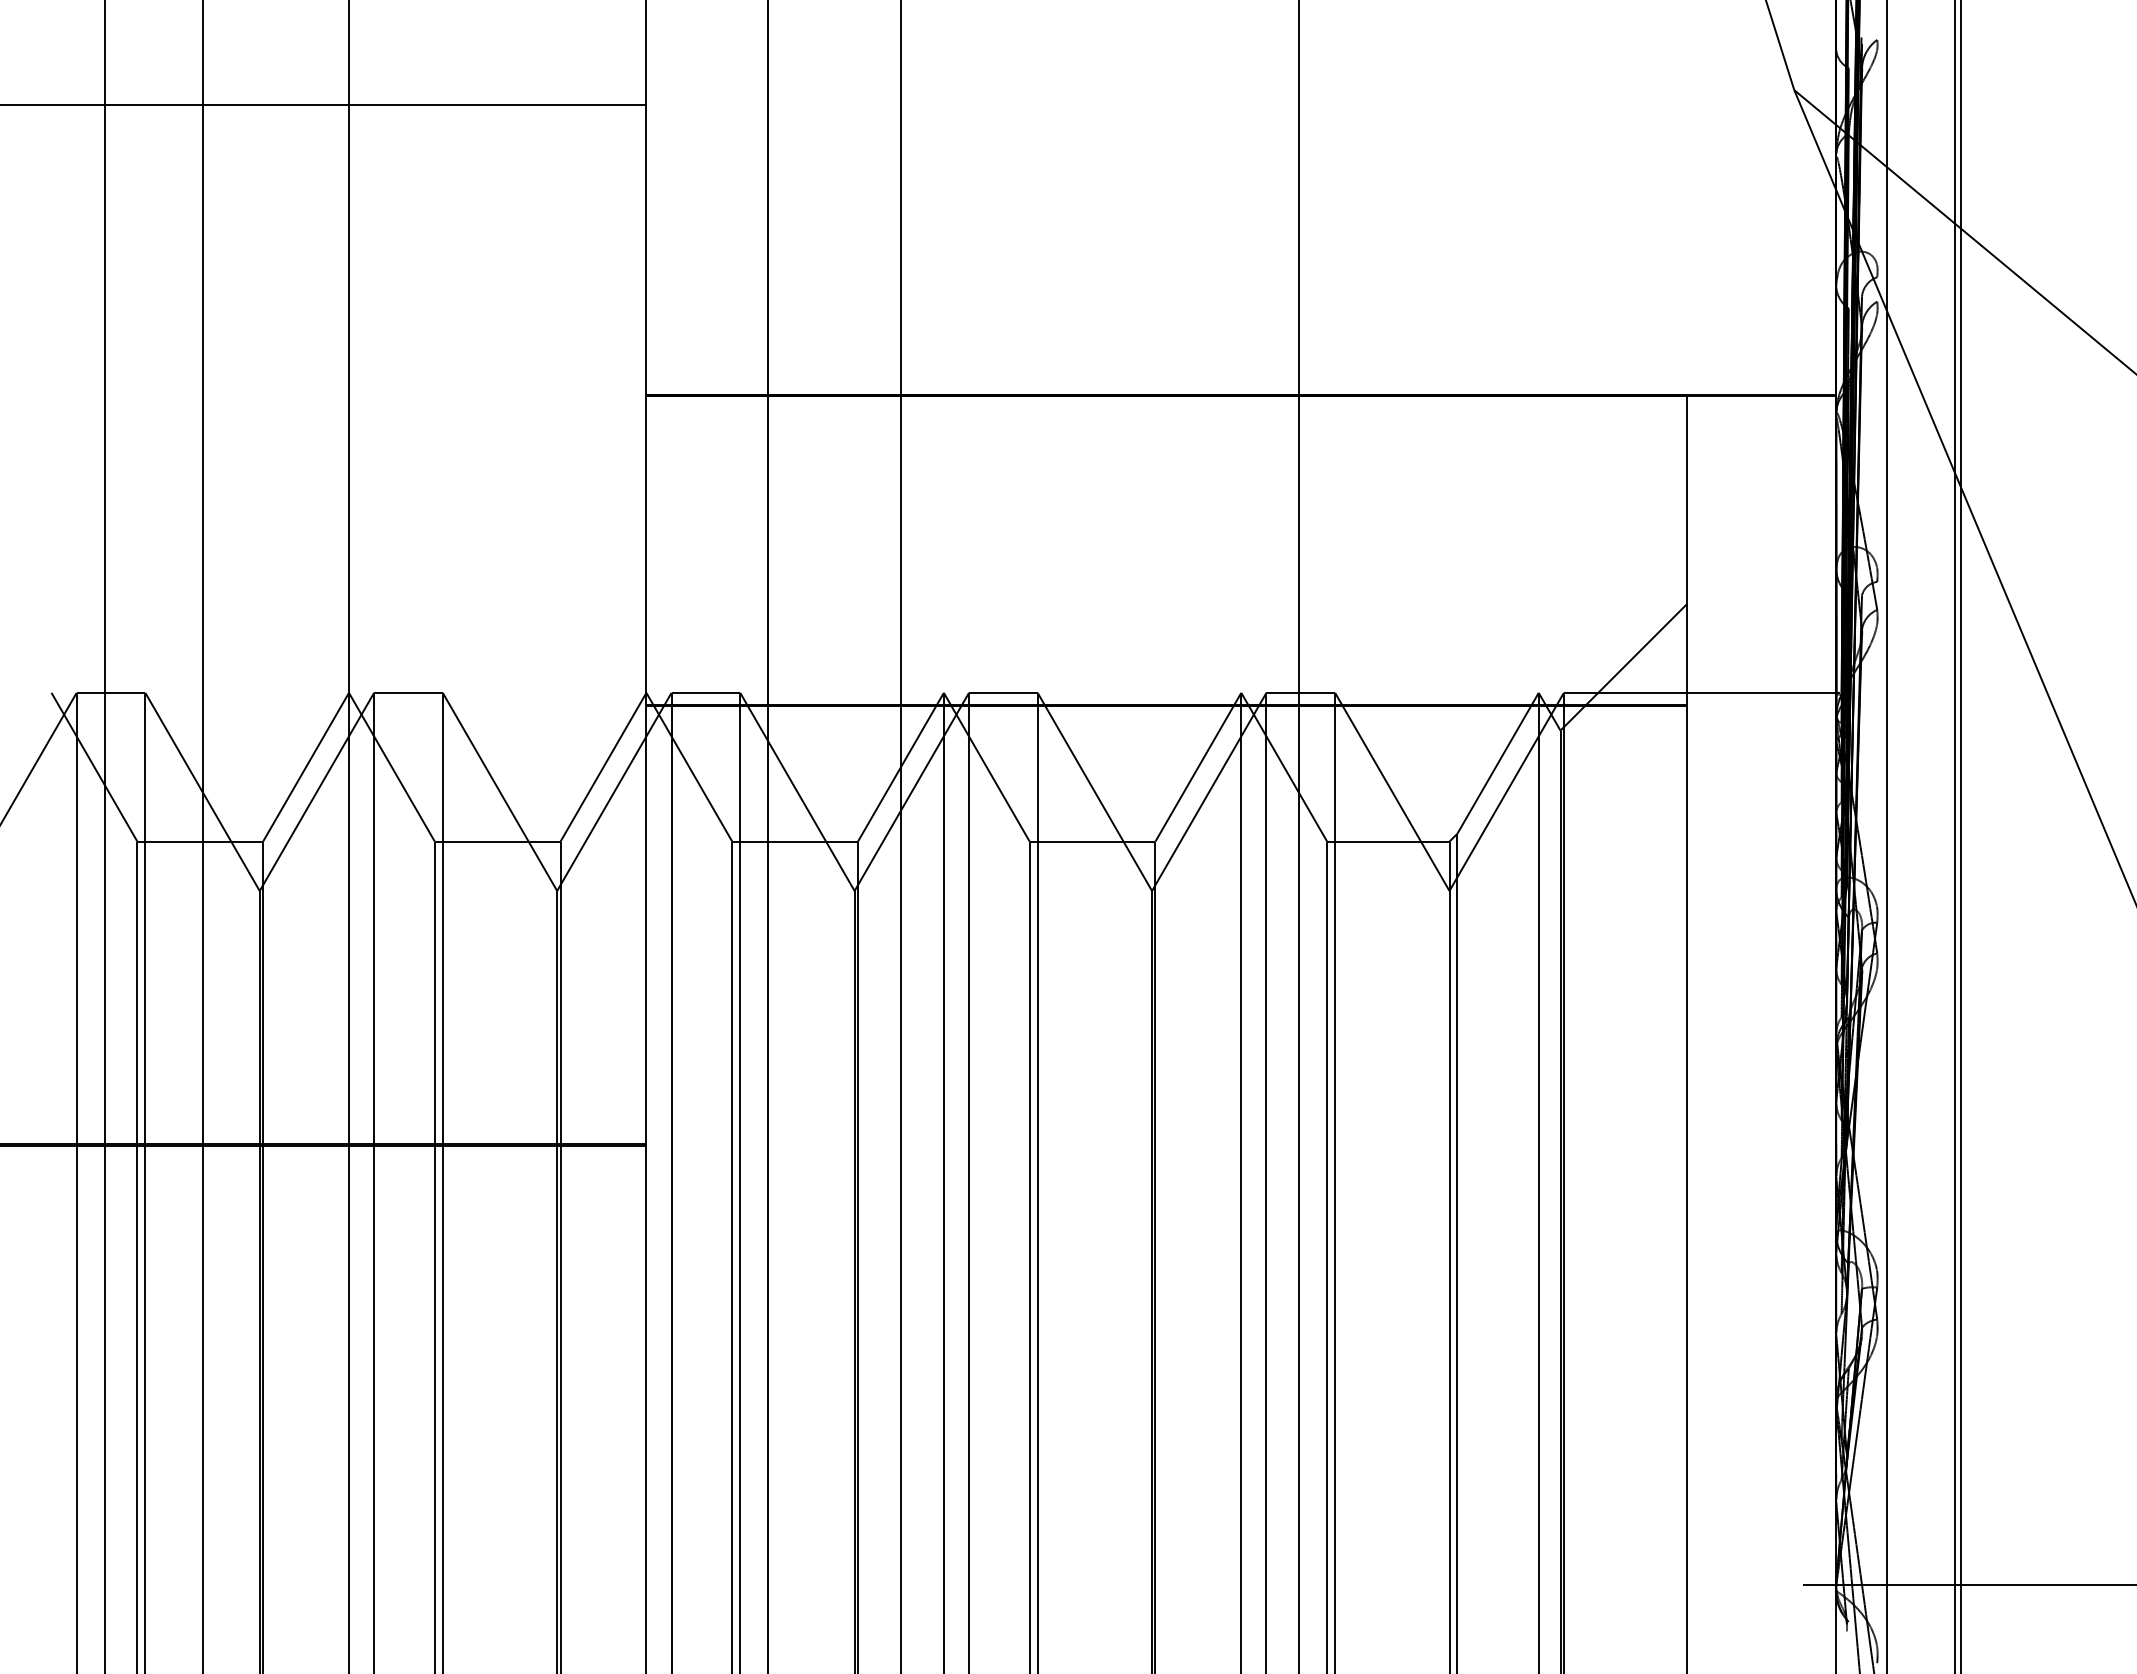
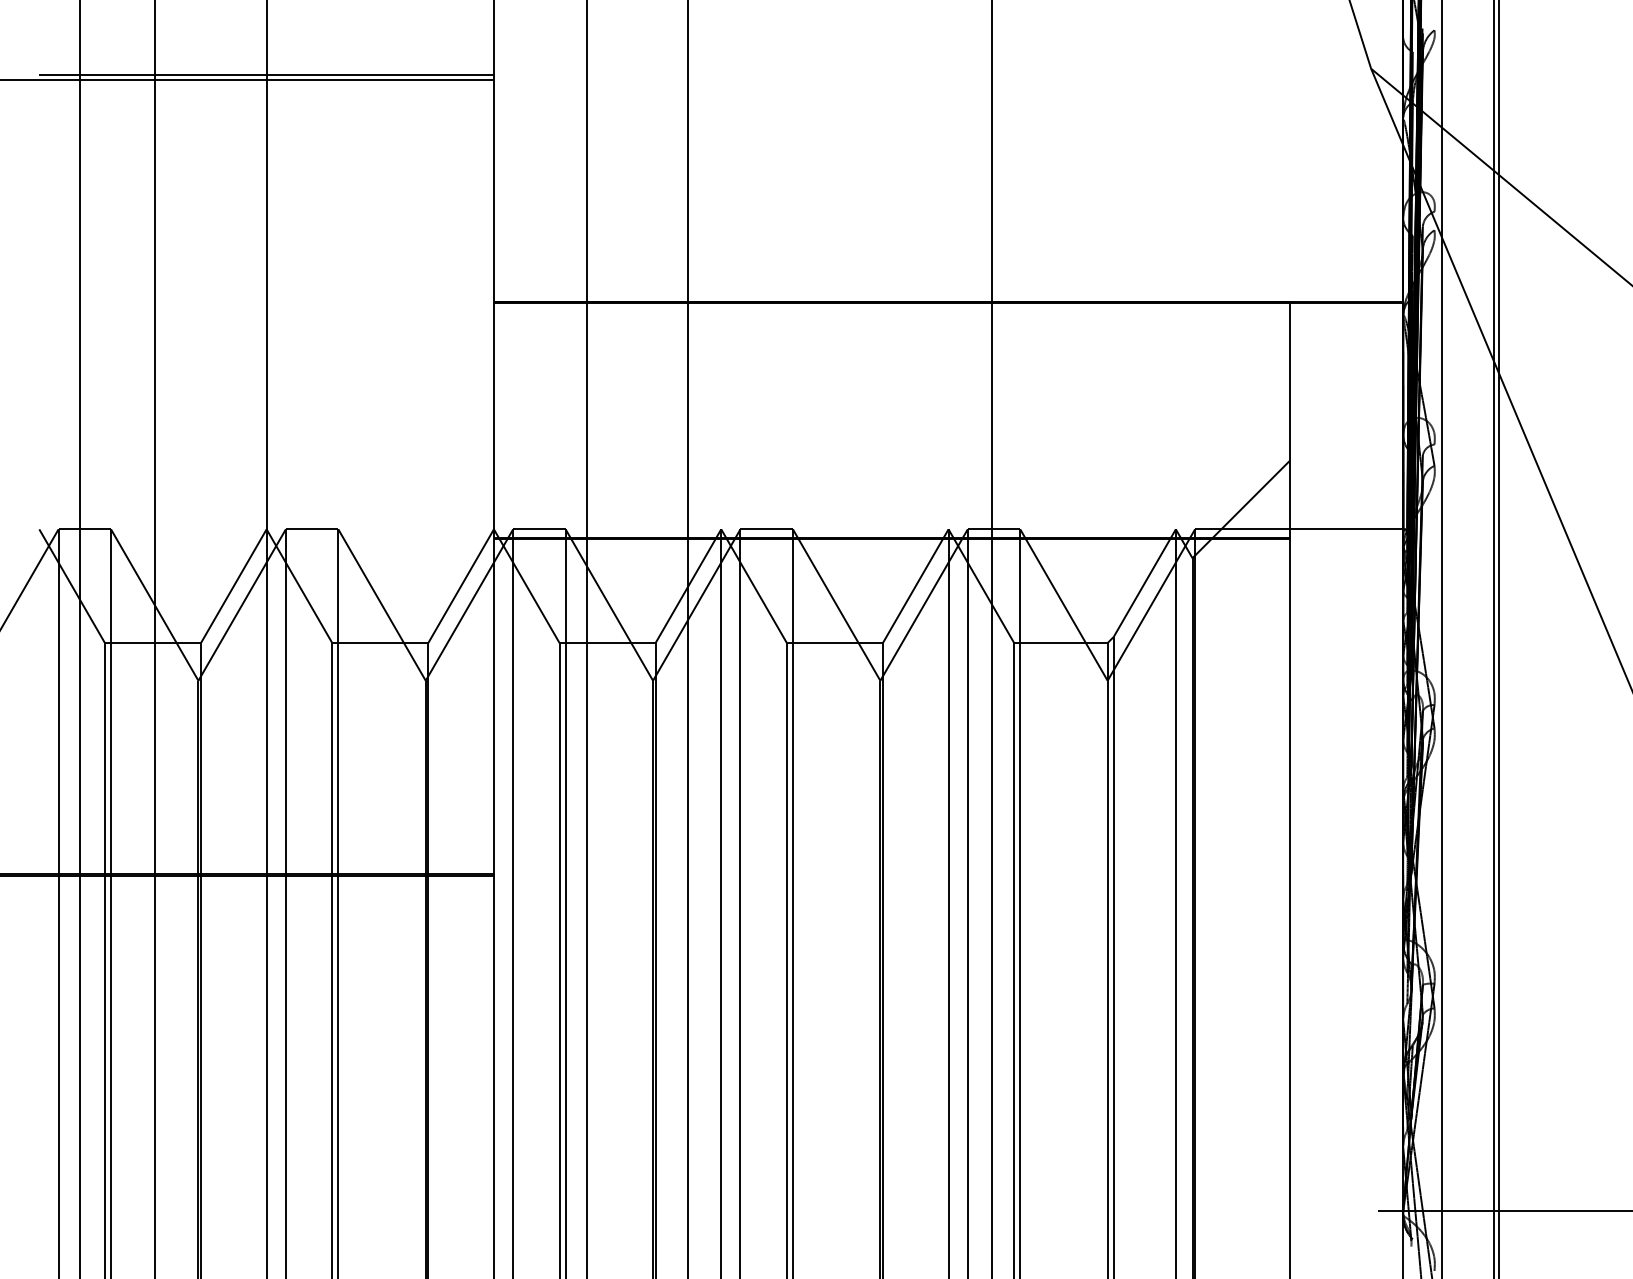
line: (348, 98) -> (266, 75), added

